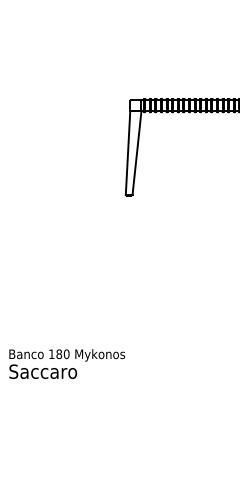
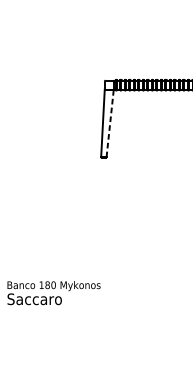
line: (137, 152) -> (110, 122), solid -> dashed

